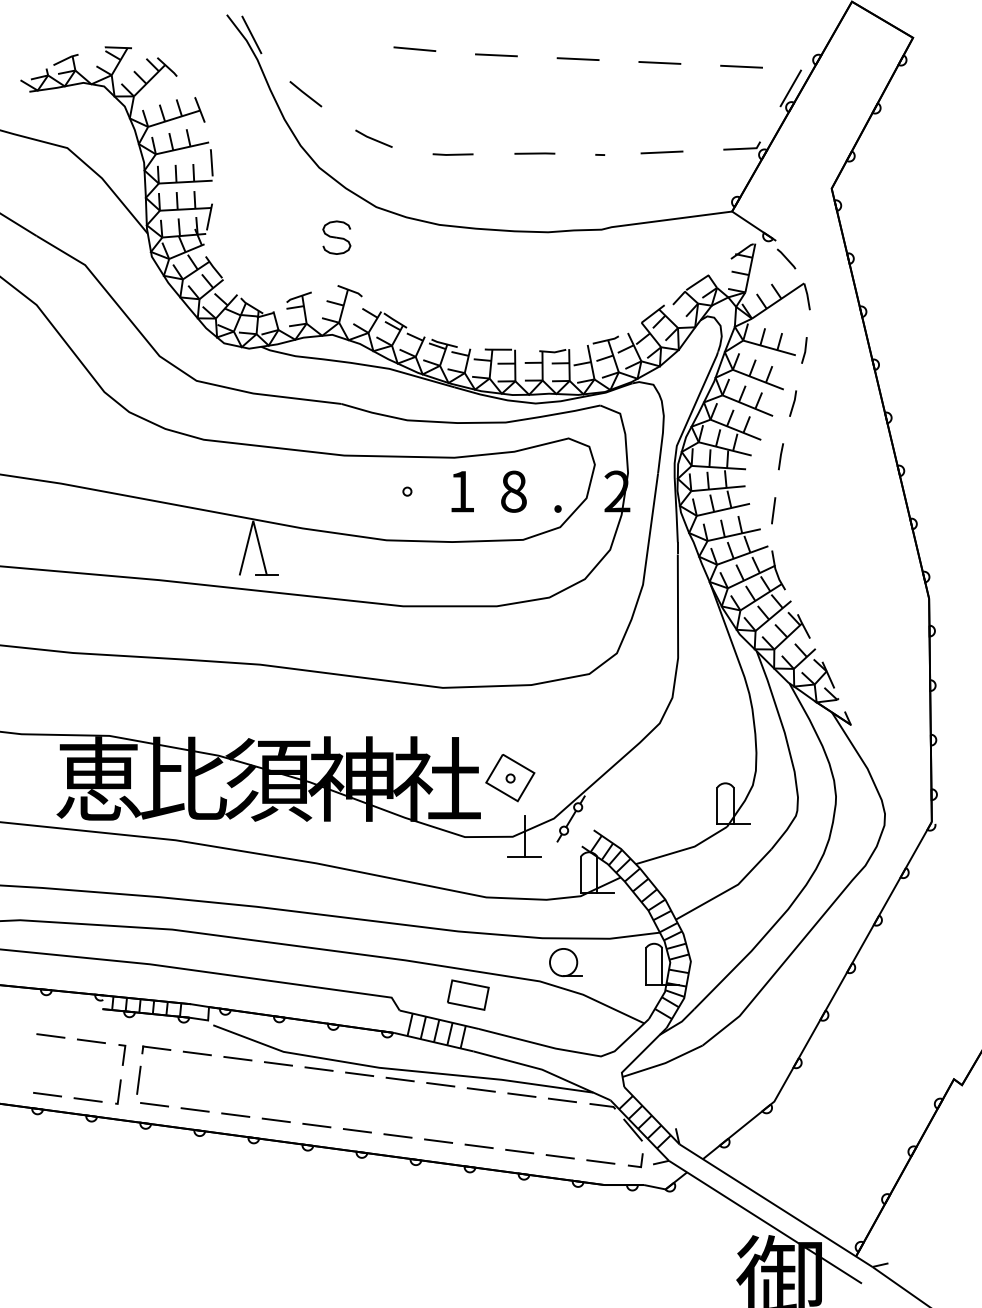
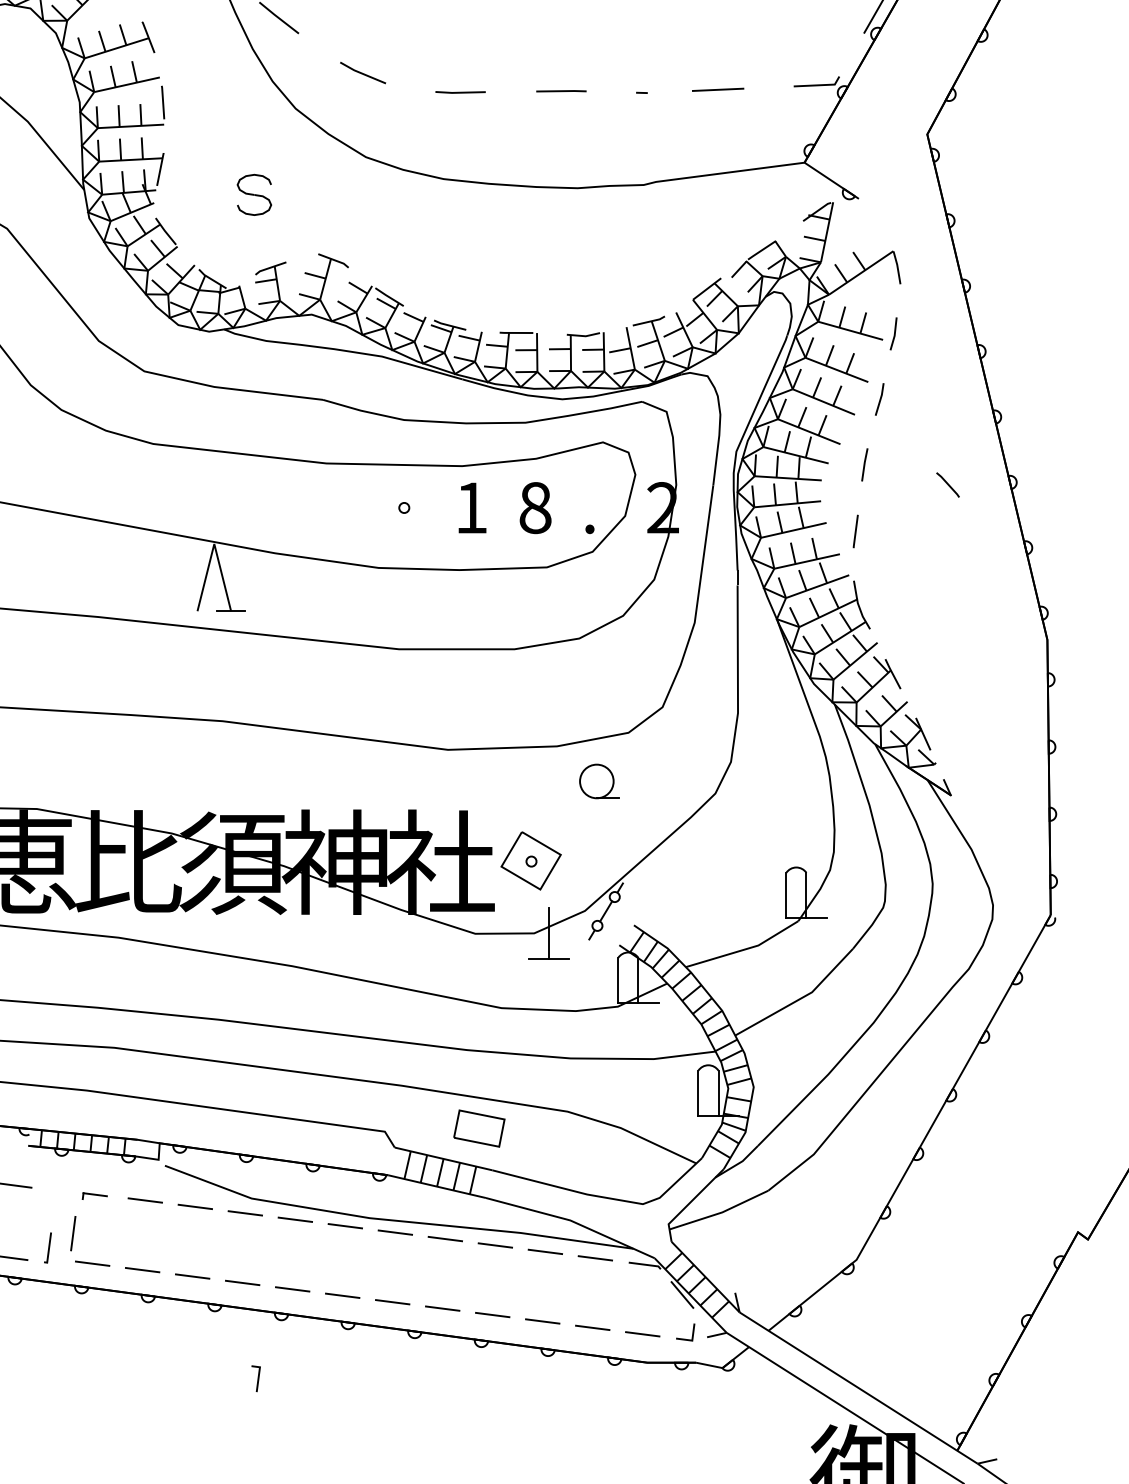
part: (336, 237) -> (254, 194), moved
line: (786, 258) -> (948, 484), moved
part: (565, 962) -> (599, 781), moved
part: (156, 1049) -> (94, 1195), size x0.7
line: (123, 1054) -> (257, 1378), moved

